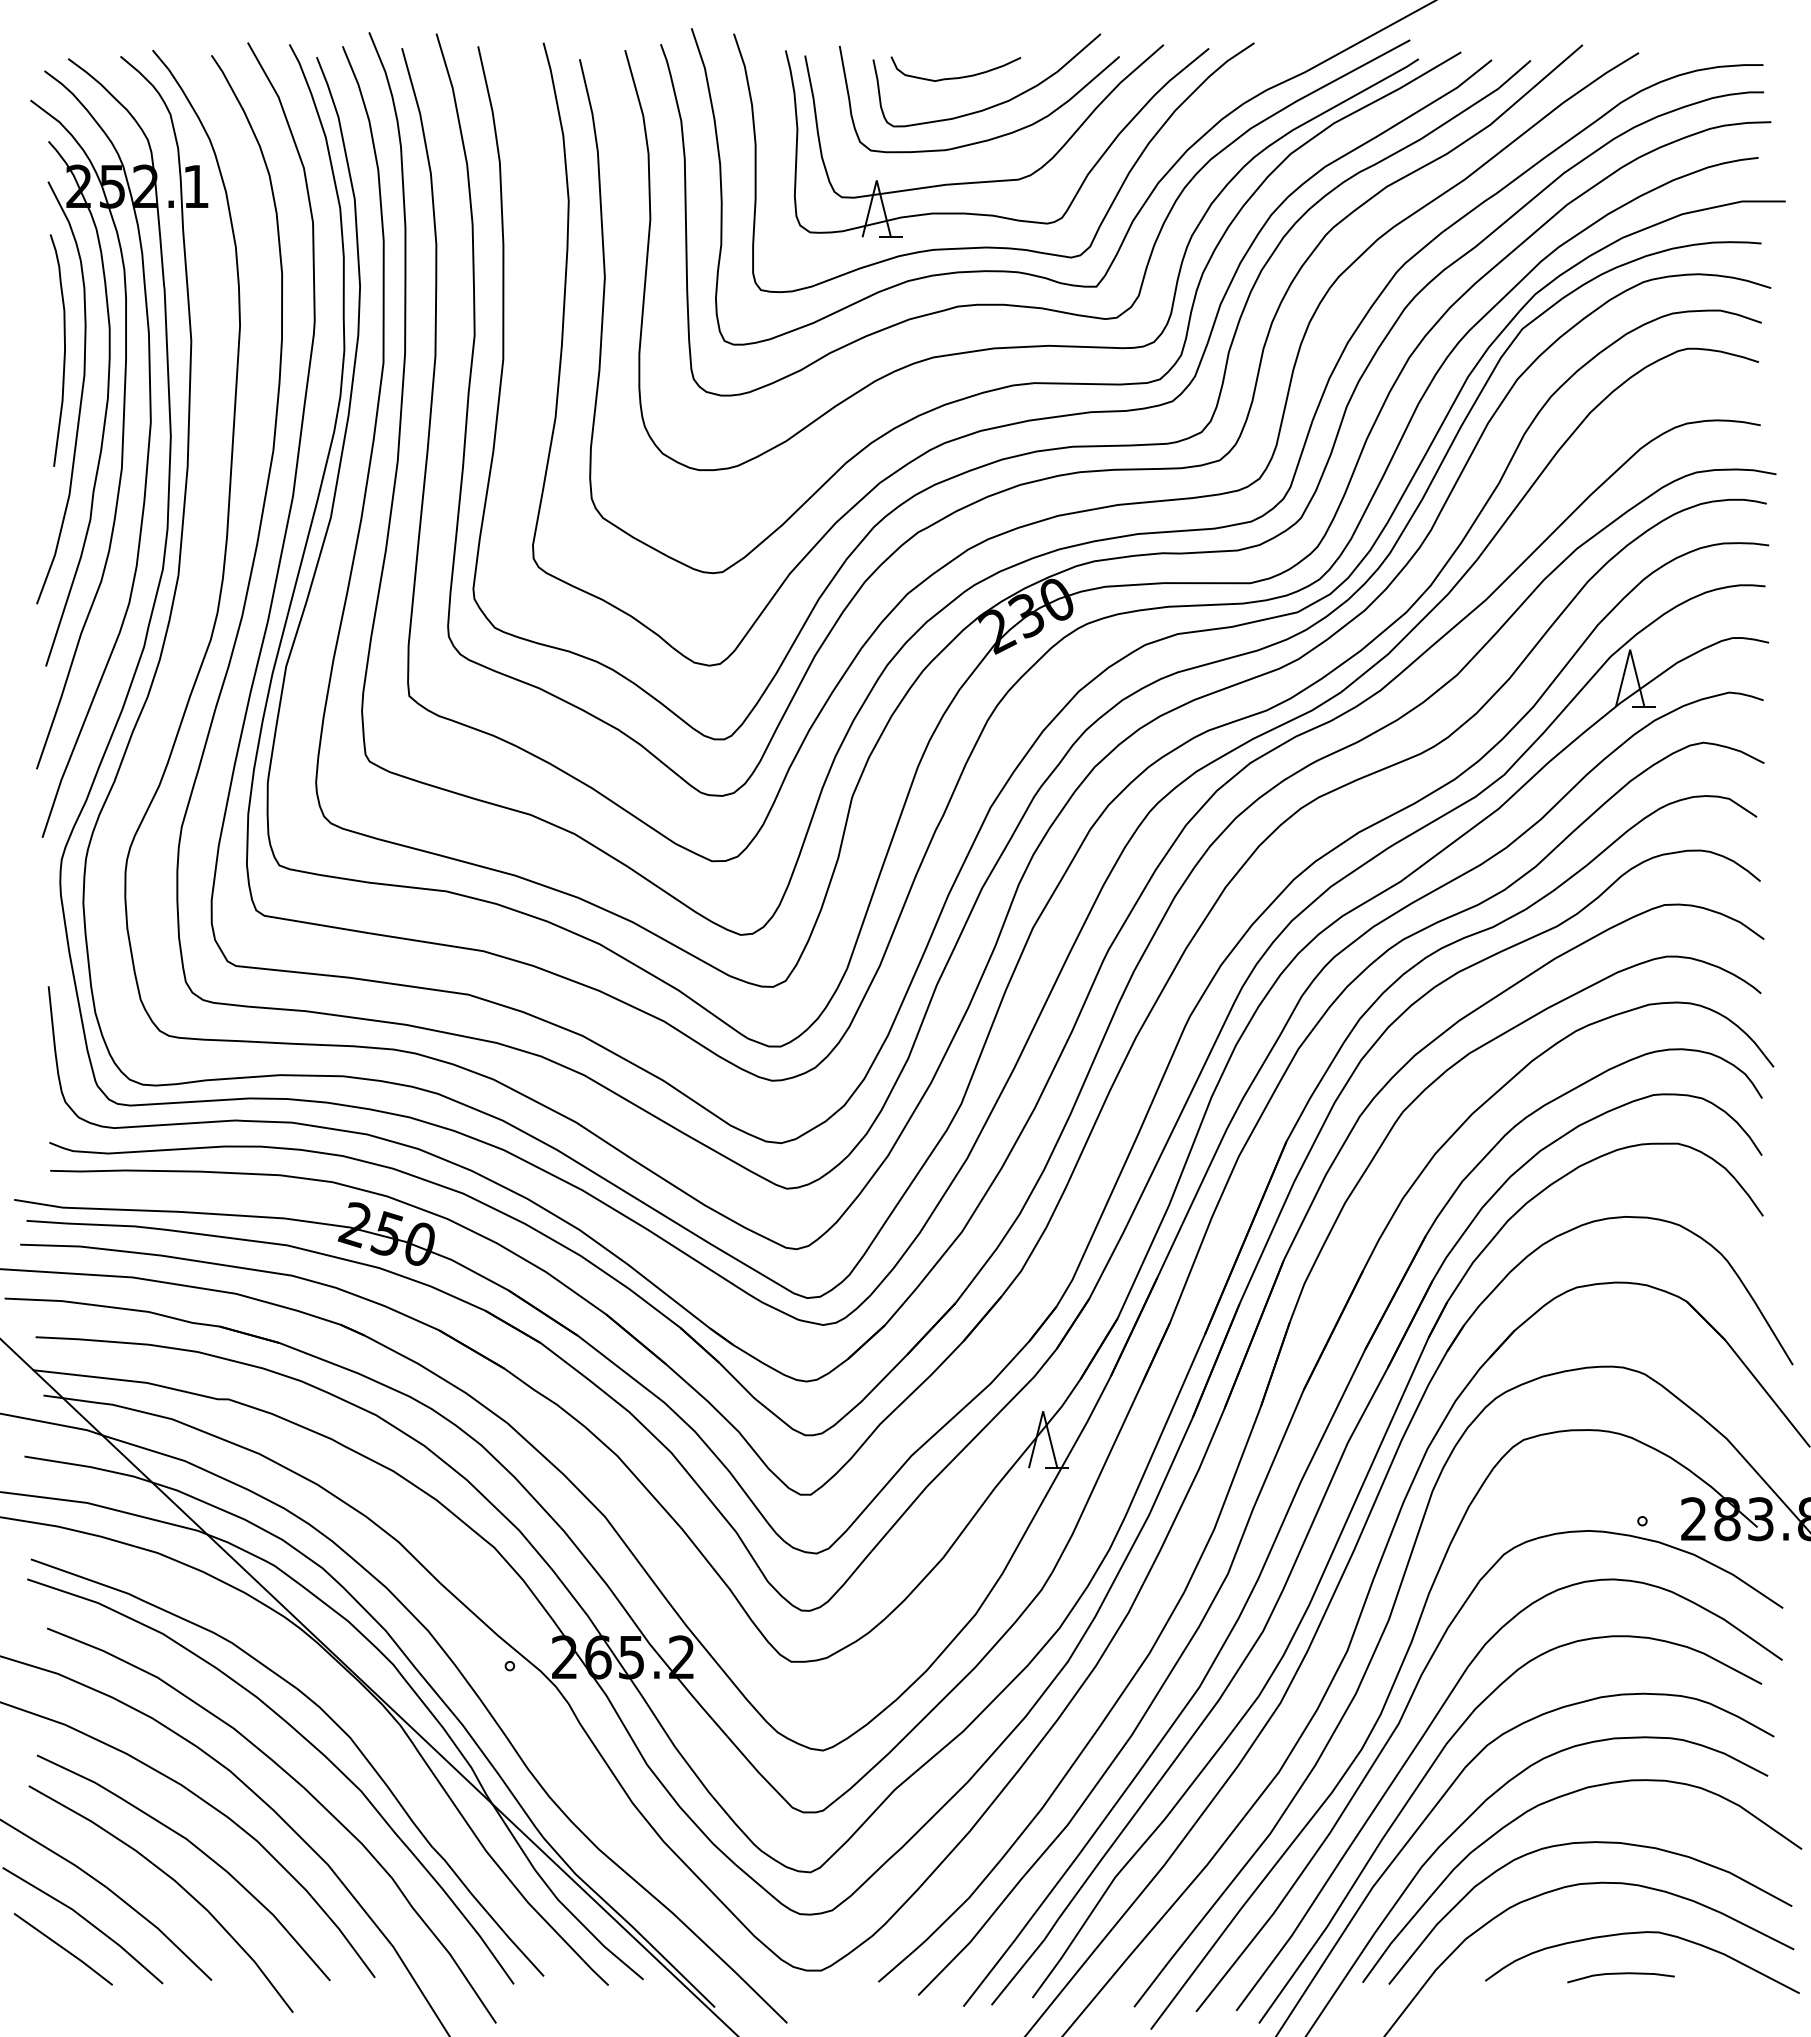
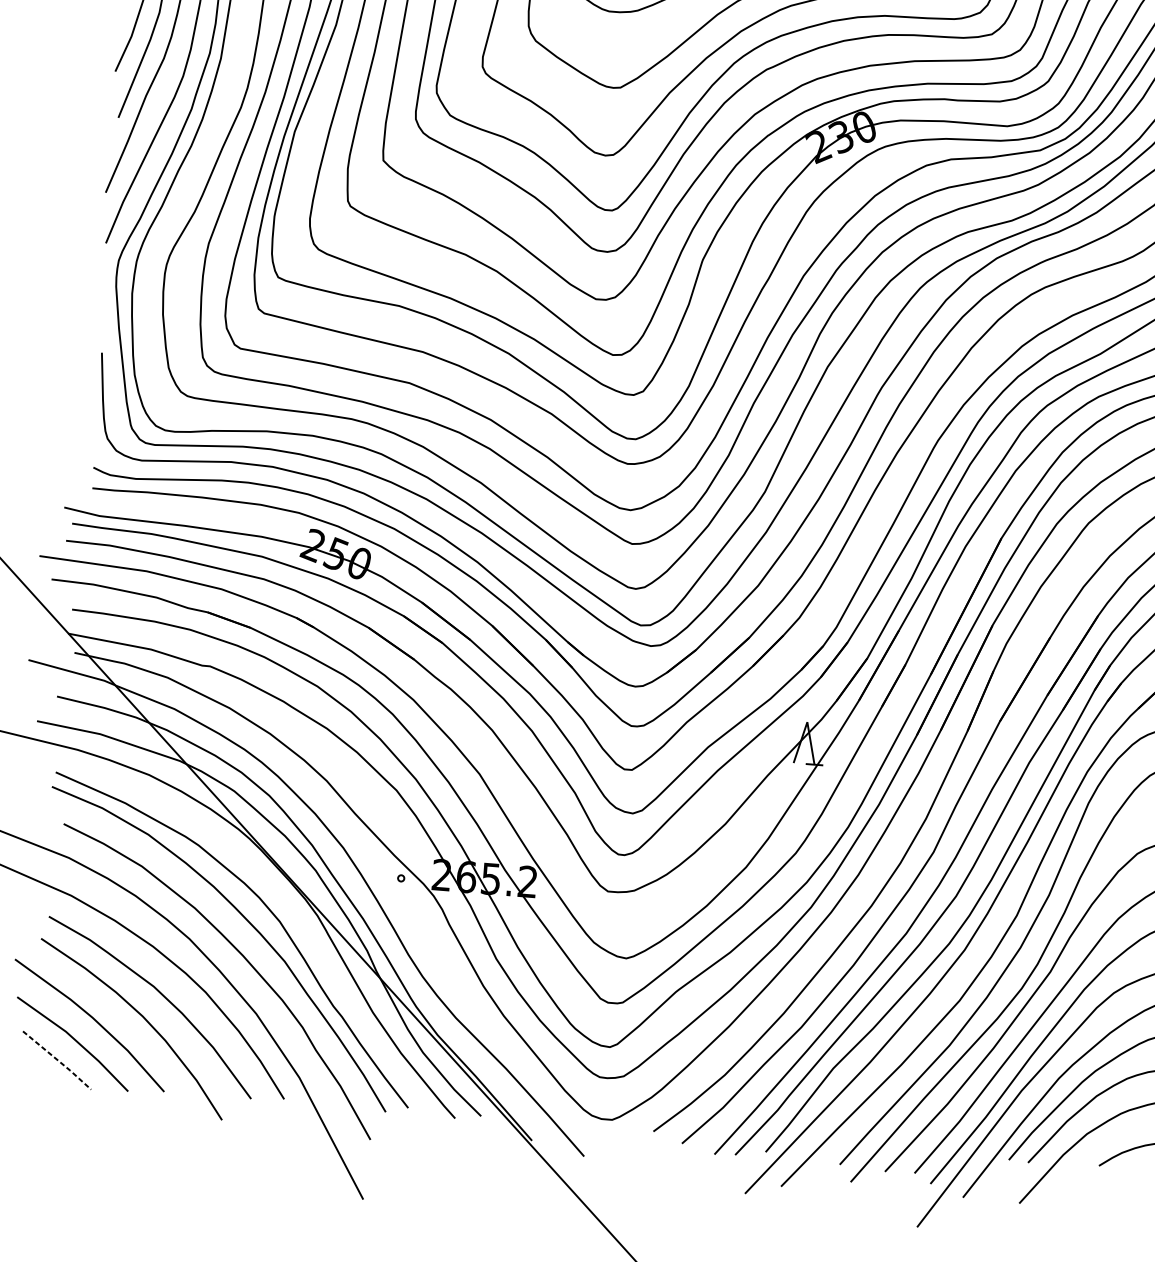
line: (64, 1948) -> (57, 1059), solid -> dashed

